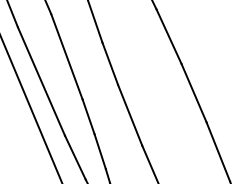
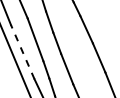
line: (40, 82) -> (22, 52), solid -> dashed

